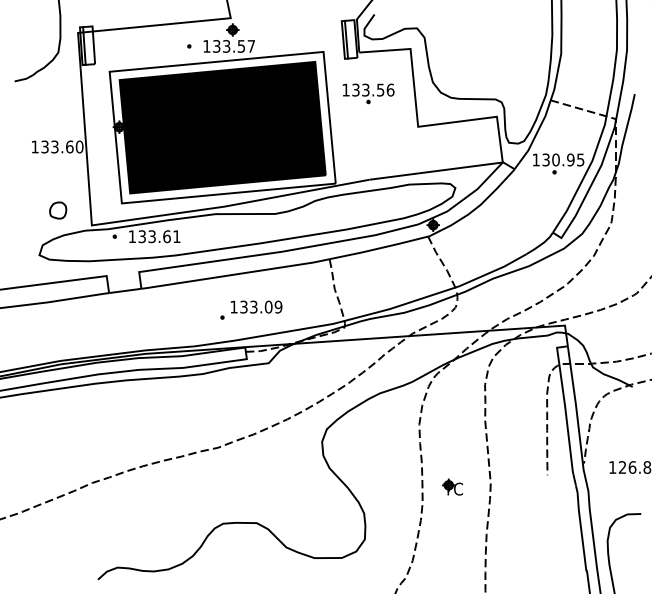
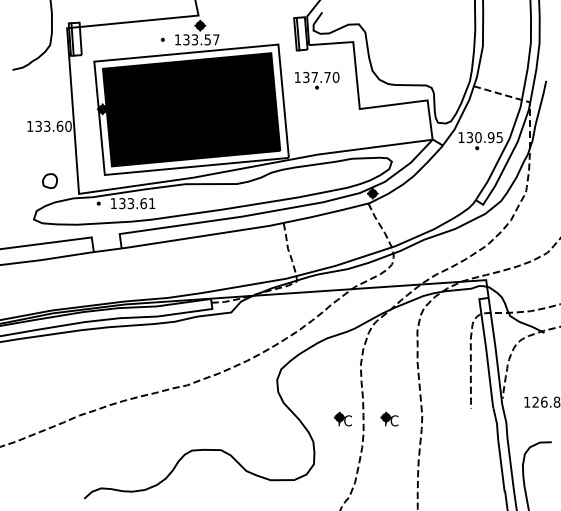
text: (378, 89) -> (325, 76), 133.56 -> 137.70
part: (251, 309) -> (216, 266), removed
part: (398, 486) -> (342, 418), added

